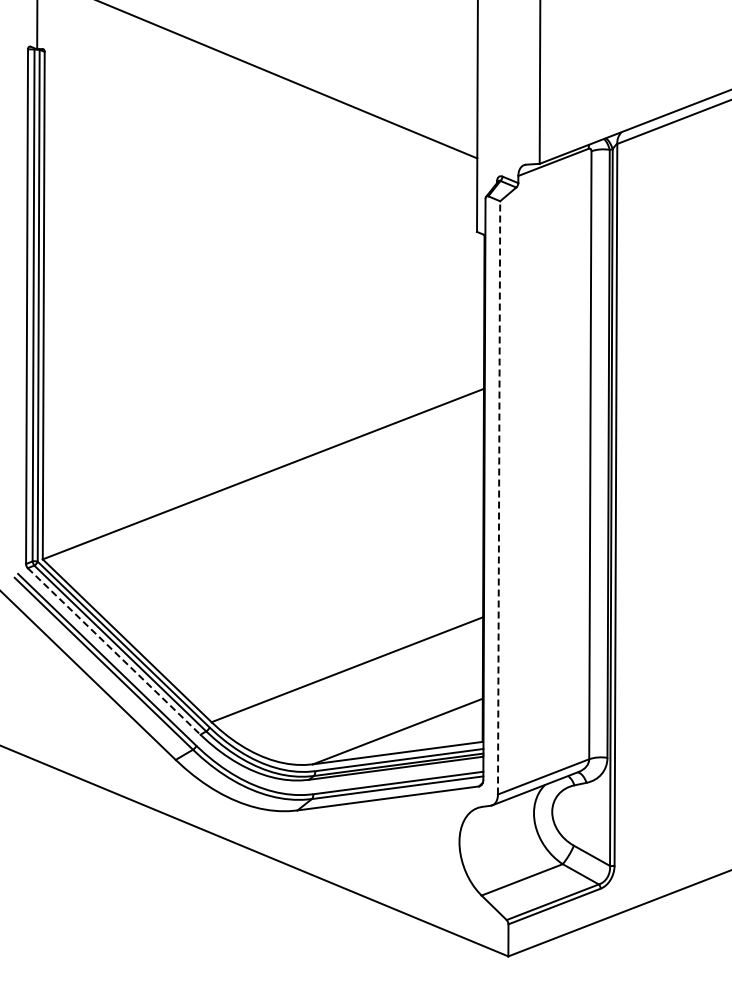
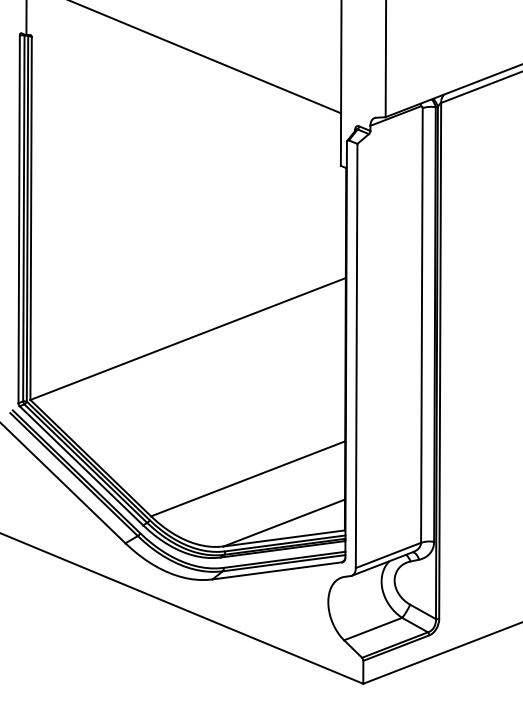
line: (499, 497) -> (356, 355), dashed -> solid
line: (114, 651) -> (81, 465), dashed -> solid

